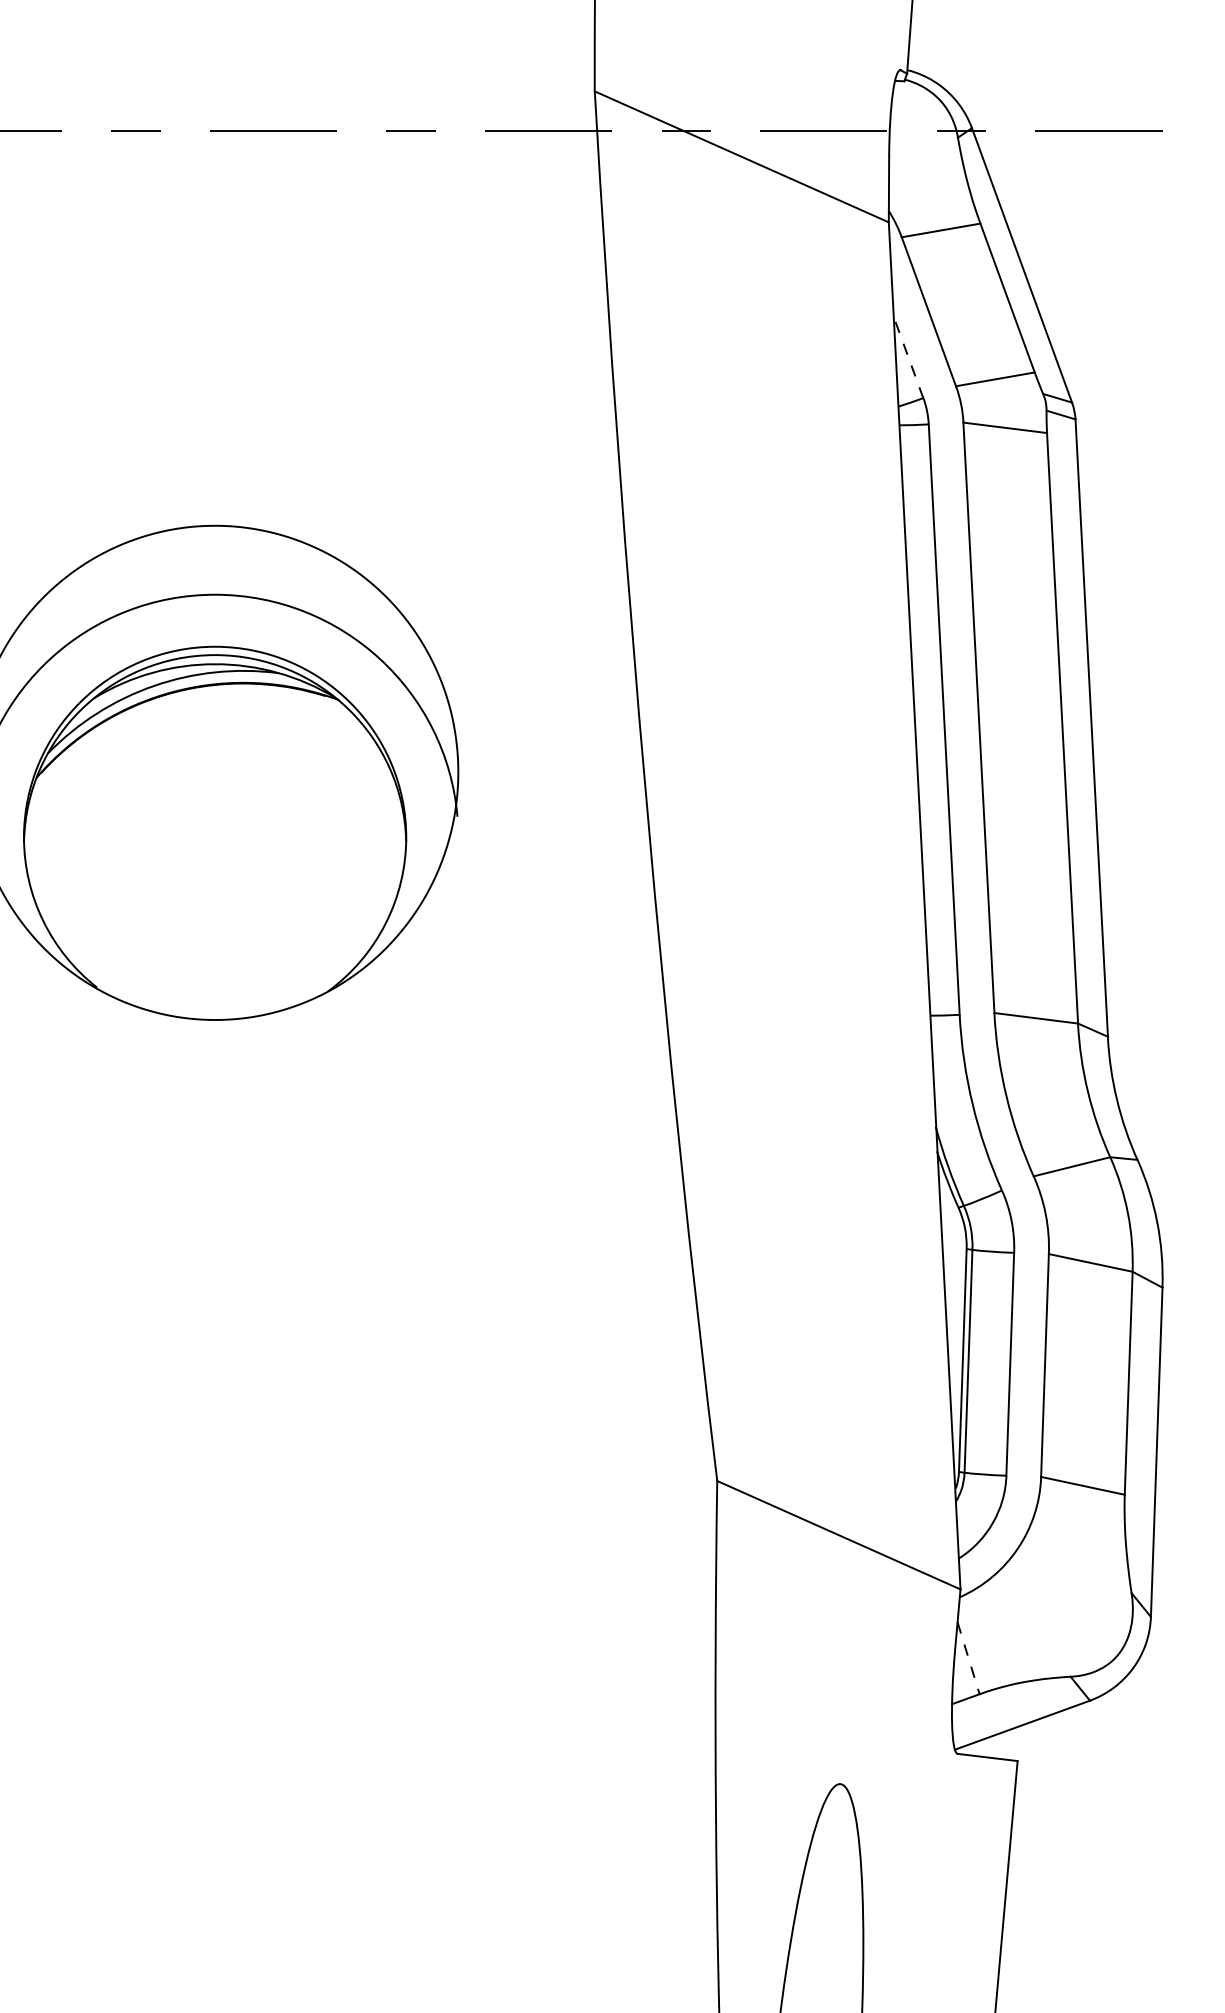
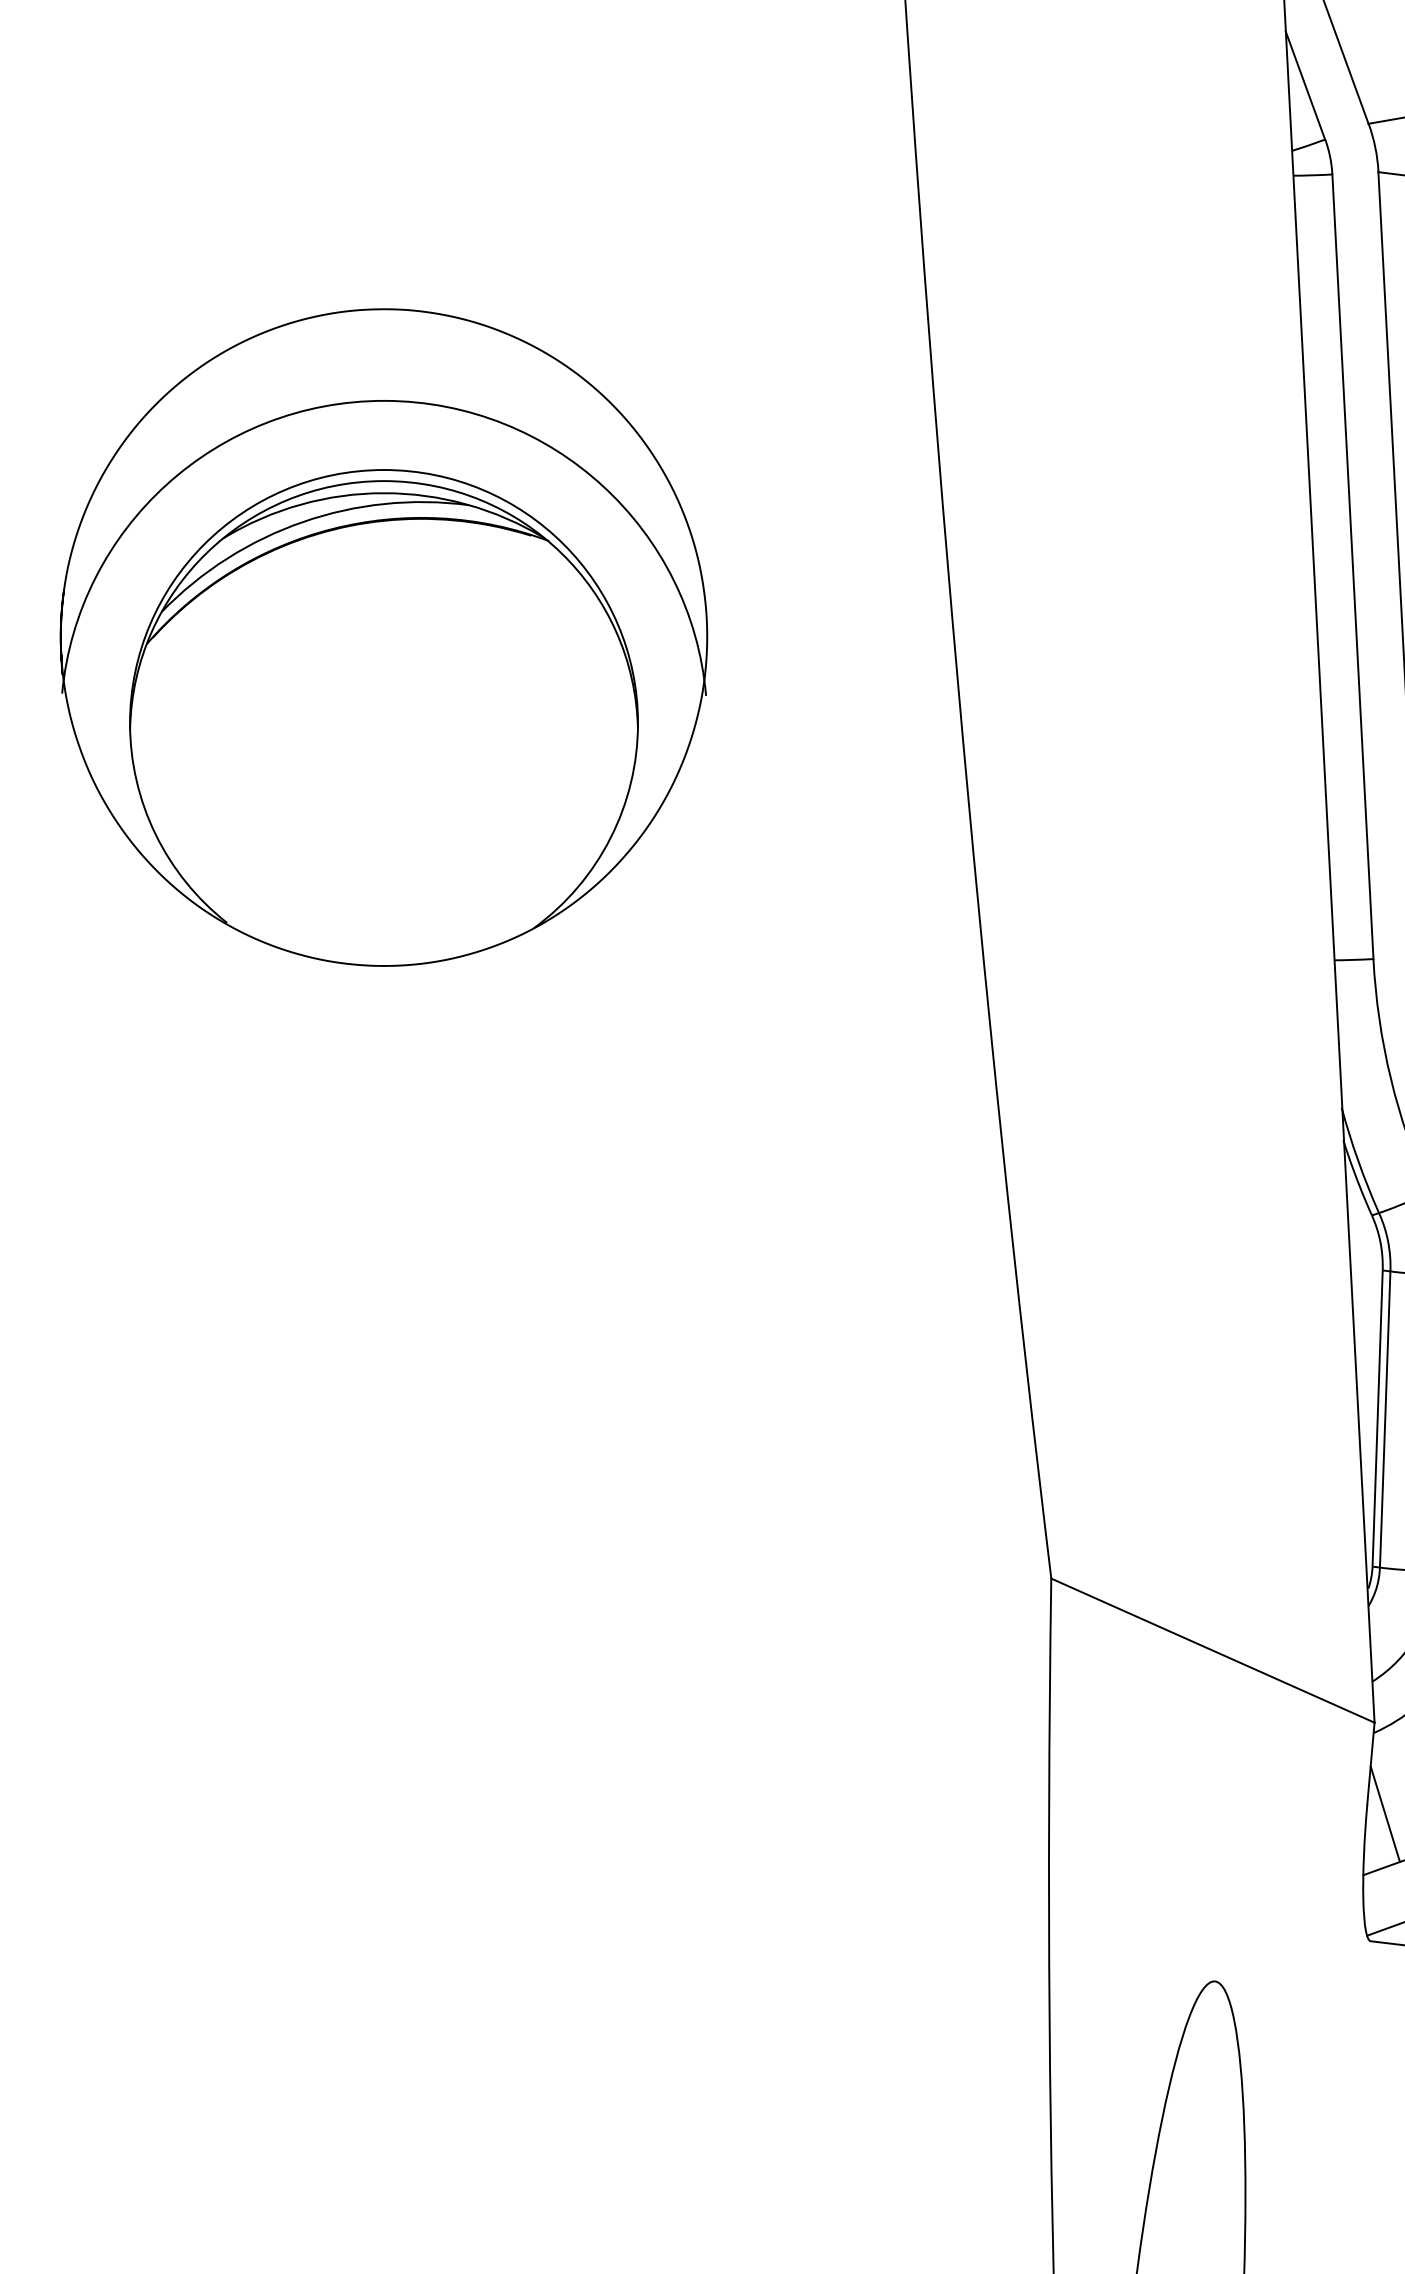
line: (908, 357) -> (1305, 85), dashed -> solid
line: (968, 1658) -> (1385, 1814), dashed -> solid

